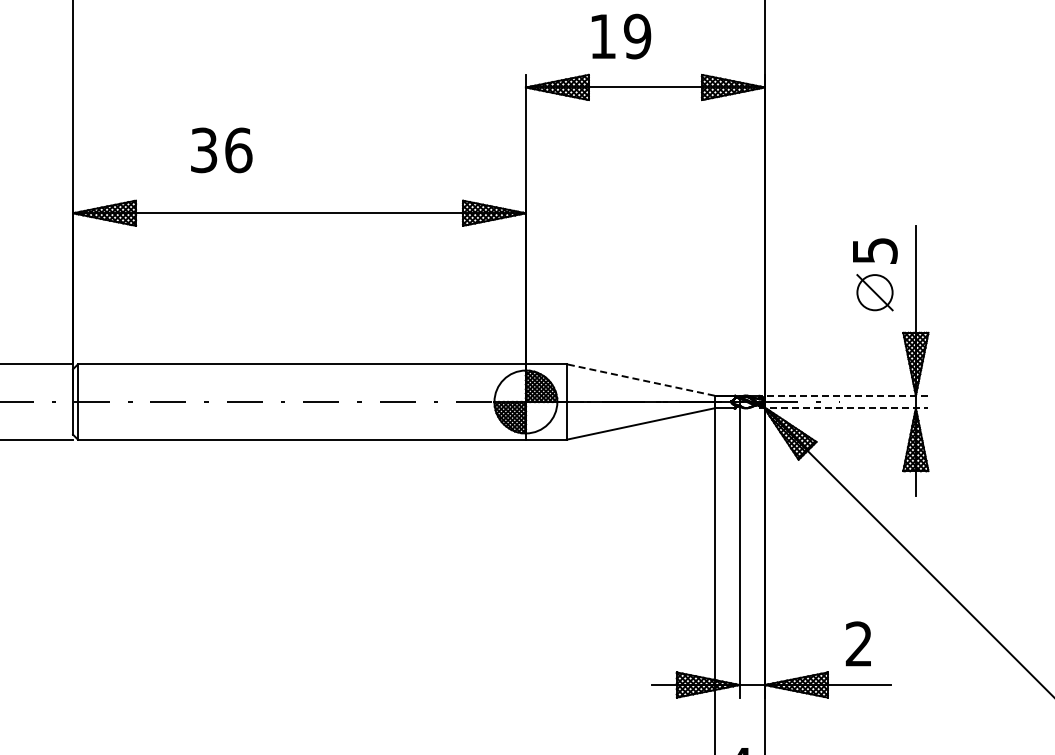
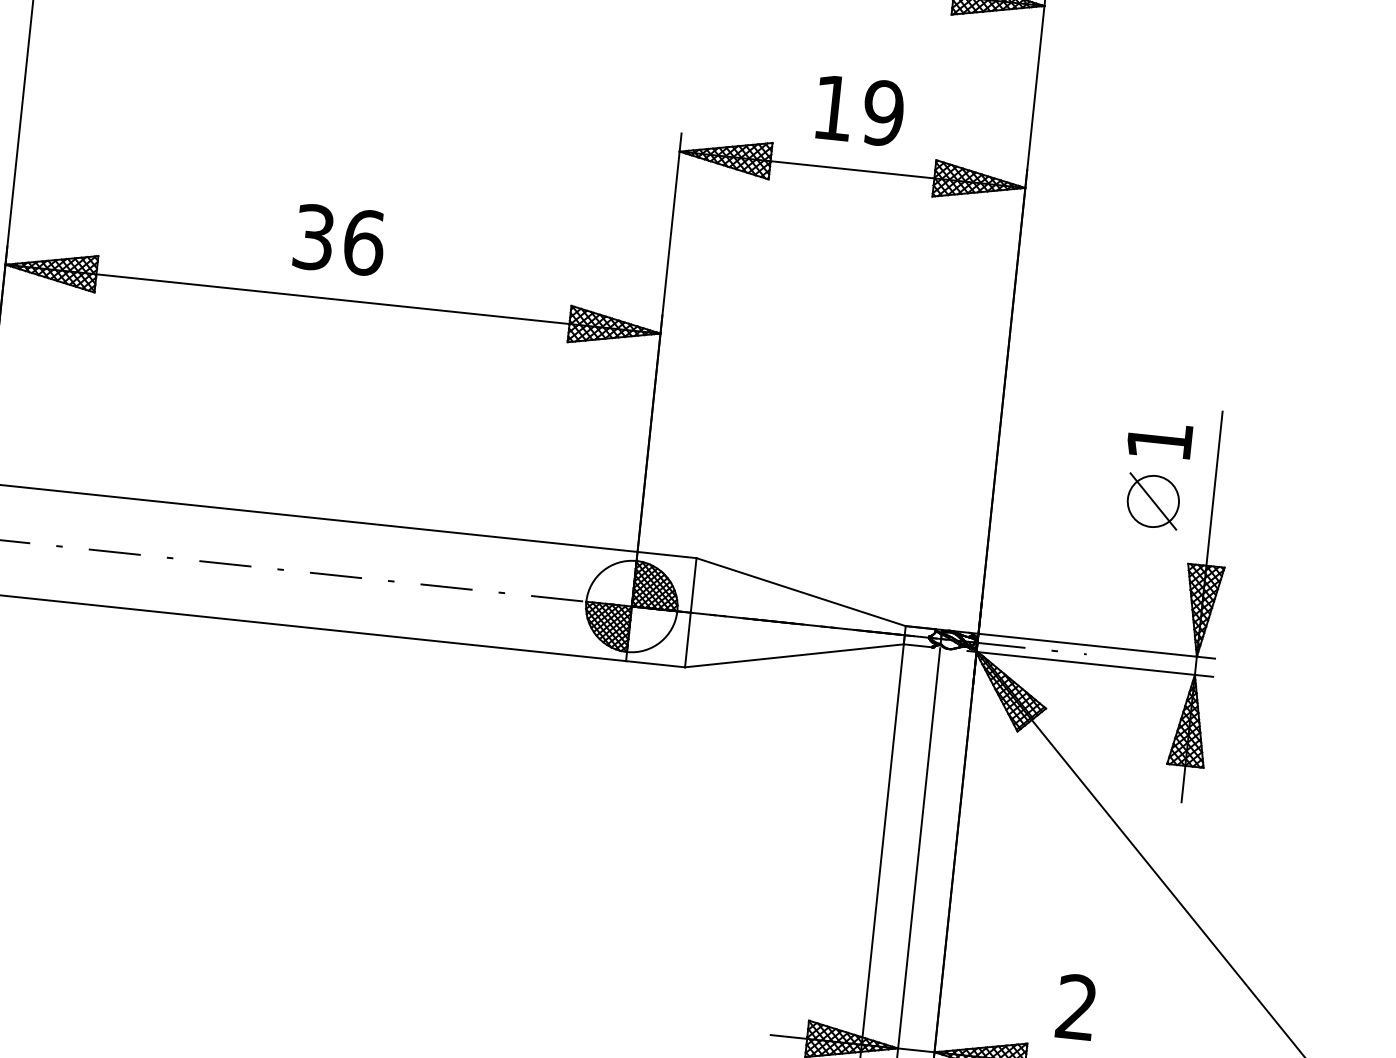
text: (621, 36) -> (860, 110), moved
text: (221, 150) -> (339, 240), moved
text: (875, 250) -> (1160, 440), 5 -> 1
line: (640, 379) -> (800, 591), dashed -> solid
line: (843, 395) -> (1092, 645), dashed -> solid
line: (843, 408) -> (1090, 664), dashed -> solid

